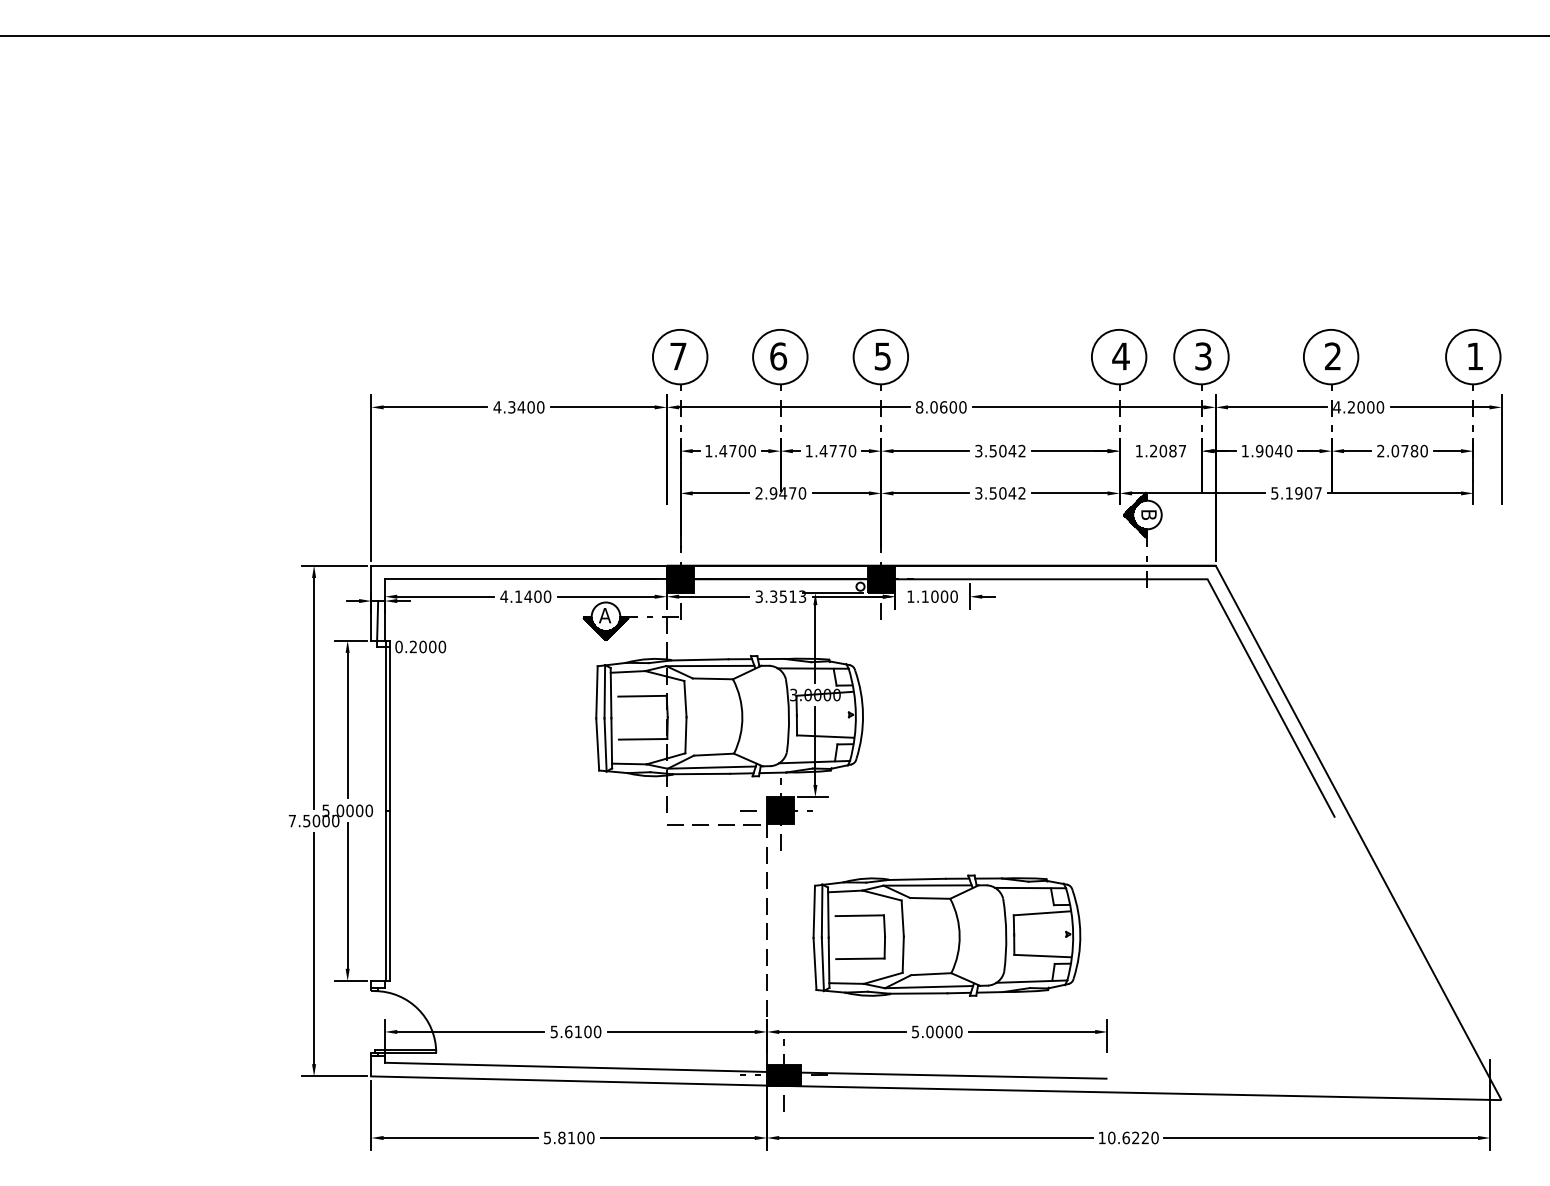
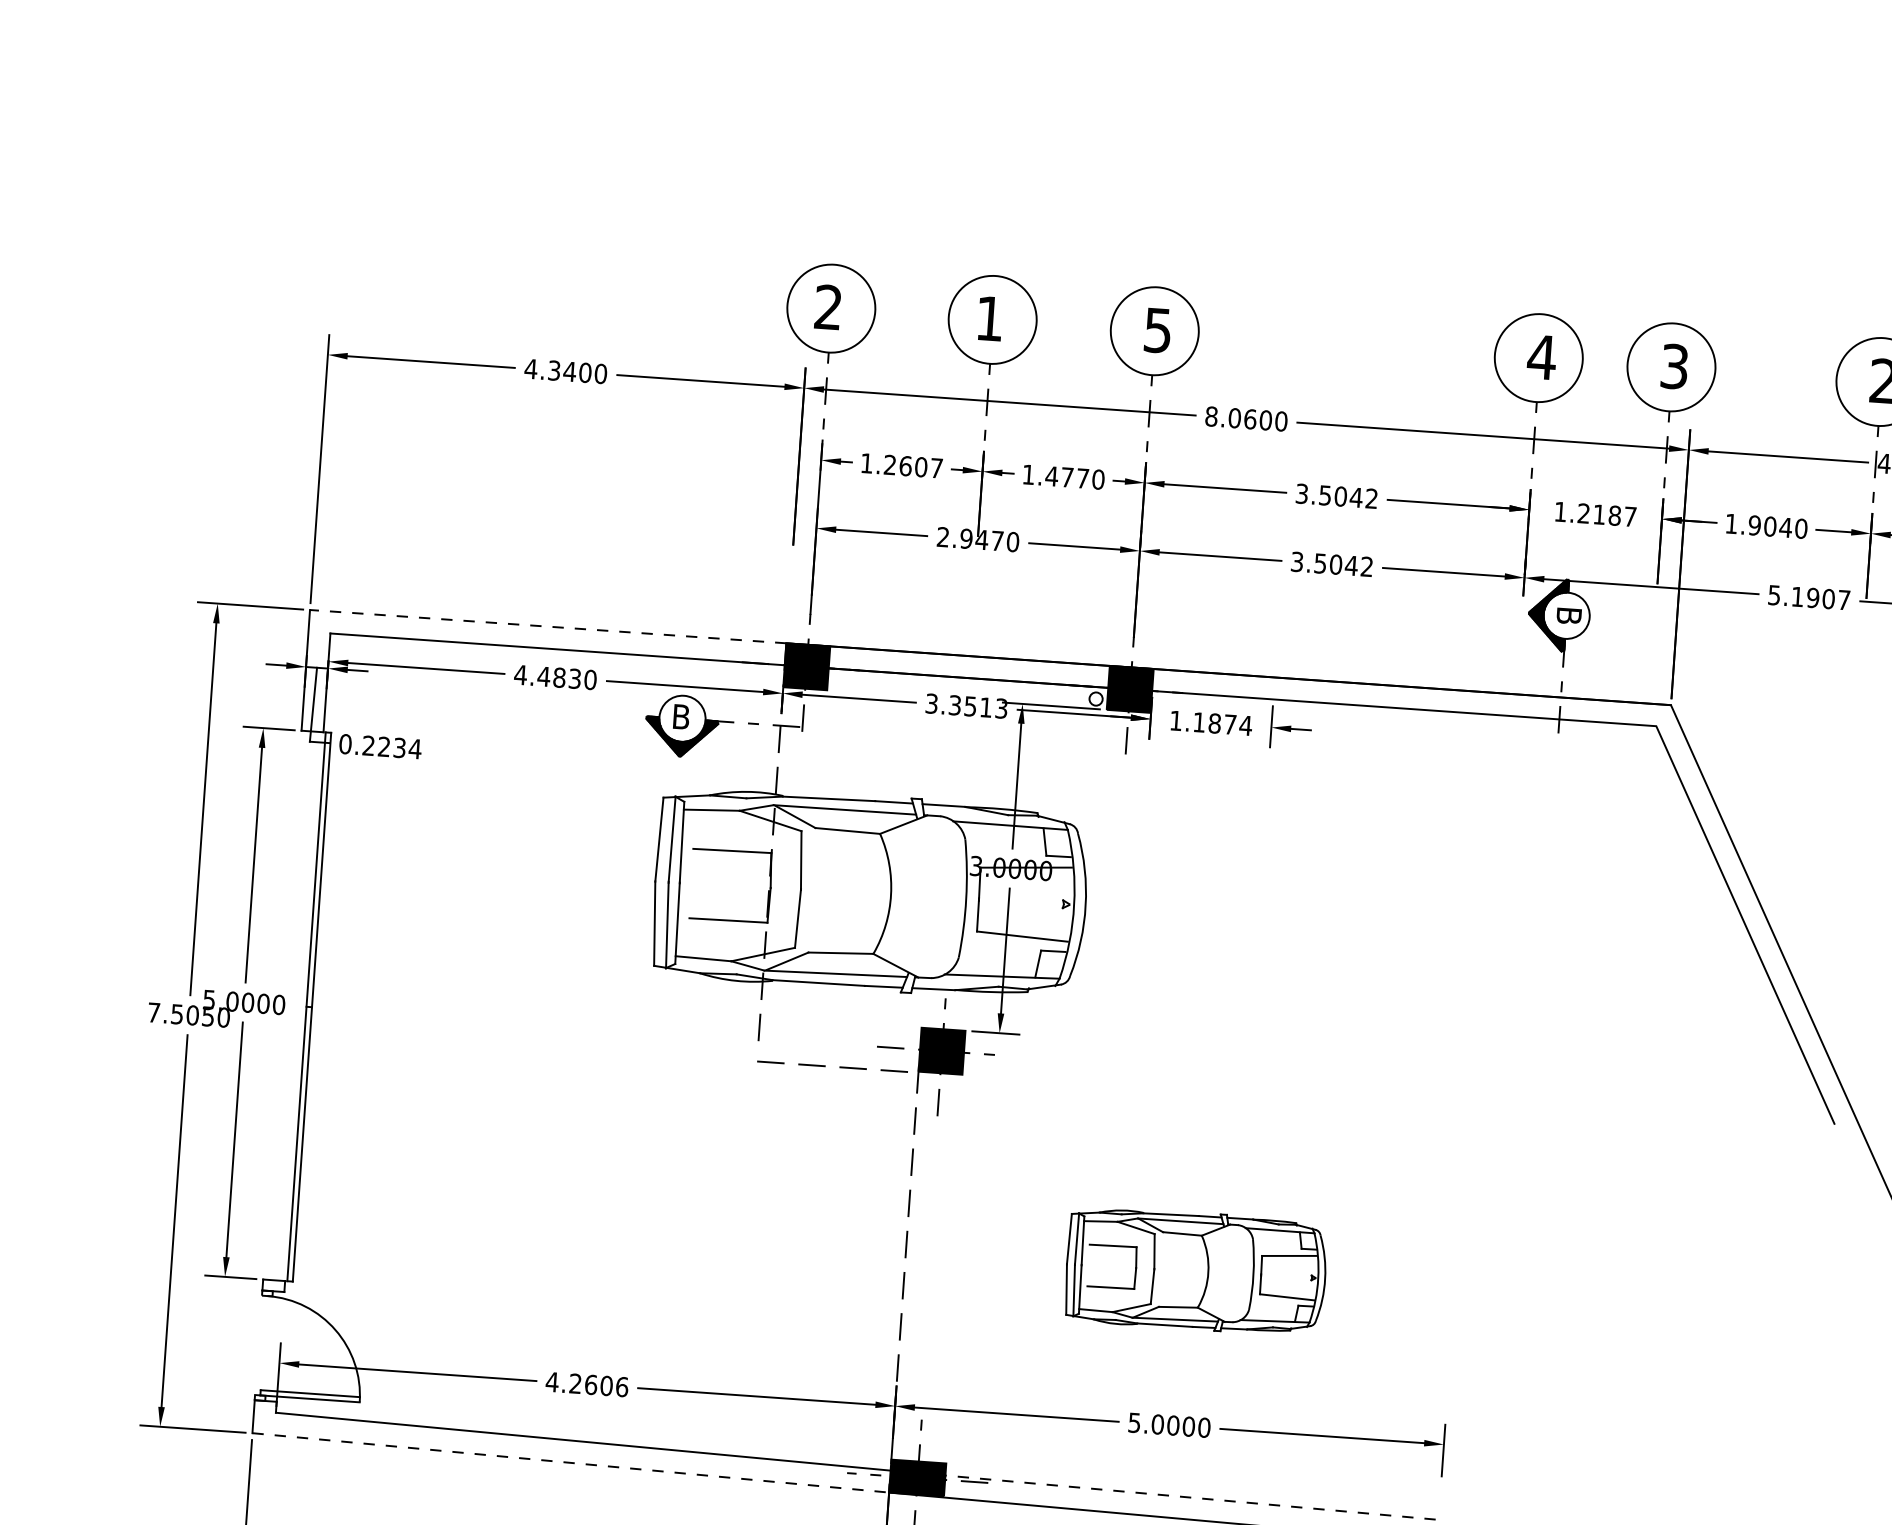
text: (678, 356) -> (828, 307), 7 -> 2
text: (778, 356) -> (989, 318), 6 -> 1
text: (737, 450) -> (913, 465), 1.4700 -> 1.2607
text: (1163, 450) -> (1599, 513), 1.2087 -> 1.2187
line: (519, 565) -> (548, 626), solid -> dashed
text: (527, 596) -> (558, 677), 4.1400 -> 4.4830
text: (944, 596) -> (1230, 724), 1.1000 -> 1.1874
text: (605, 615) -> (681, 716), A -> B
text: (432, 646) -> (399, 747), 0.2000 -> 0.2234
text: (325, 820) -> (207, 1015), 7.5000 -> 7.5050
part: (946, 935) -> (1195, 1270), size x0.6
text: (575, 1031) -> (586, 1383), 5.6100 -> 4.2606
line: (937, 1075) -> (1165, 1495), solid -> dashed
line: (569, 1081) -> (571, 1463), solid -> dashed

